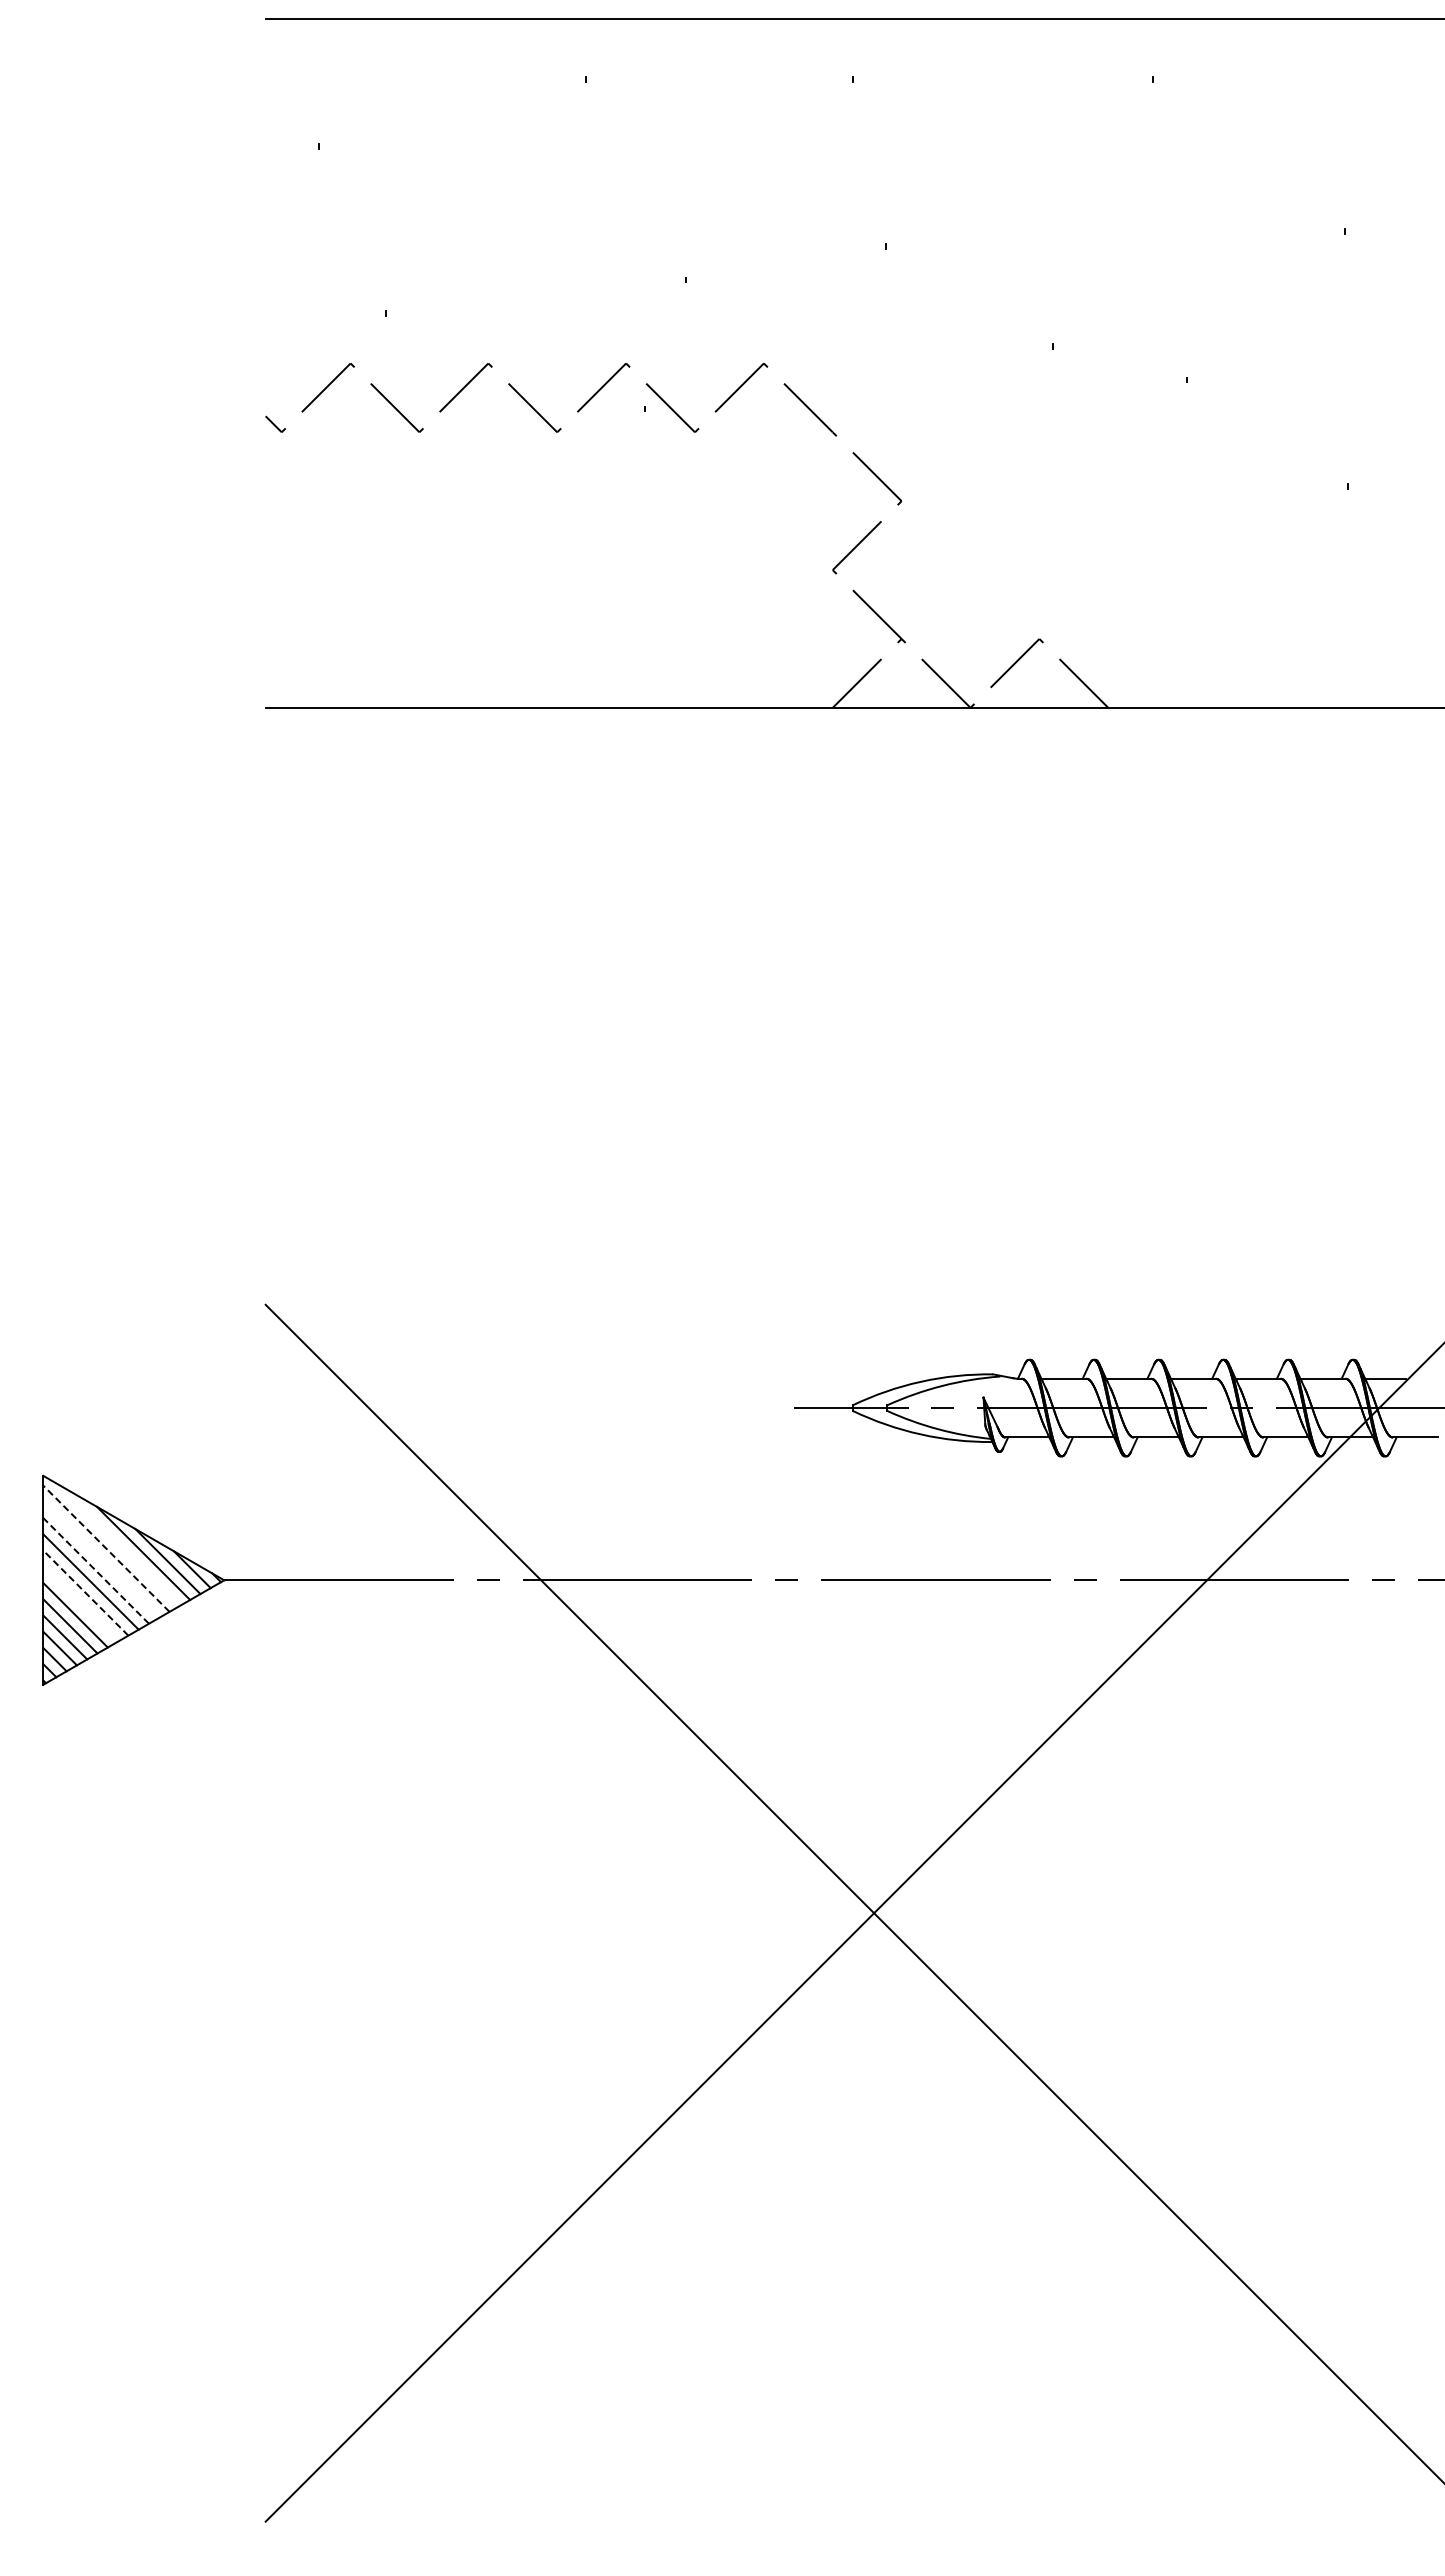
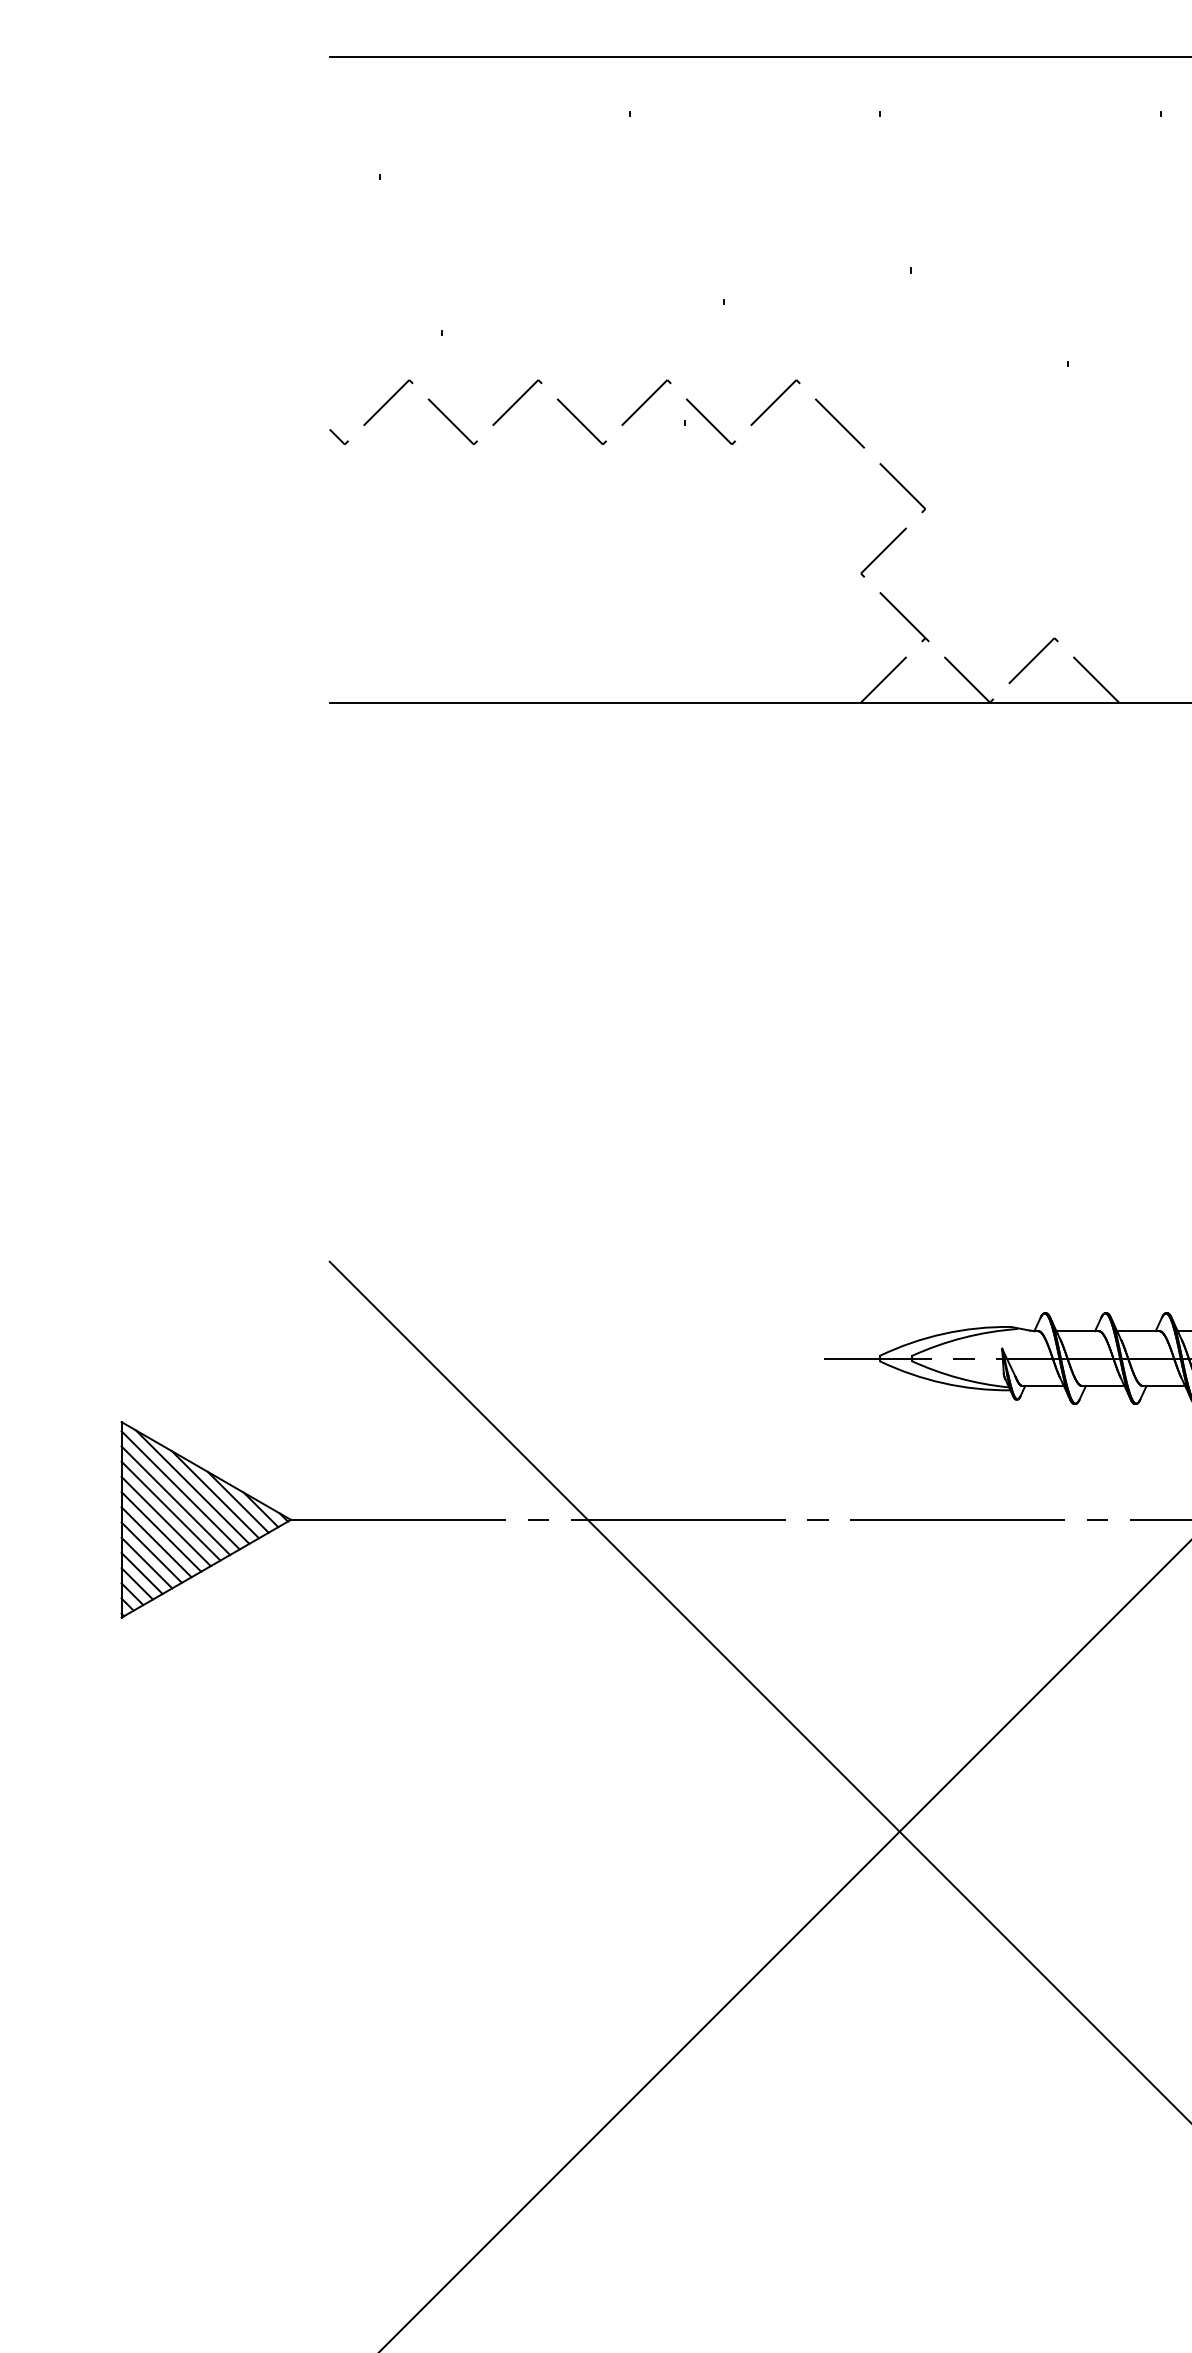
line: (118, 1544) -> (191, 1486), added
line: (106, 1548) -> (180, 1490), dashed -> solid
line: (101, 1559) -> (175, 1500), added
line: (96, 1570) -> (171, 1510), dashed -> solid
line: (85, 1592) -> (160, 1531), dashed -> solid
line: (80, 1603) -> (156, 1541), added

